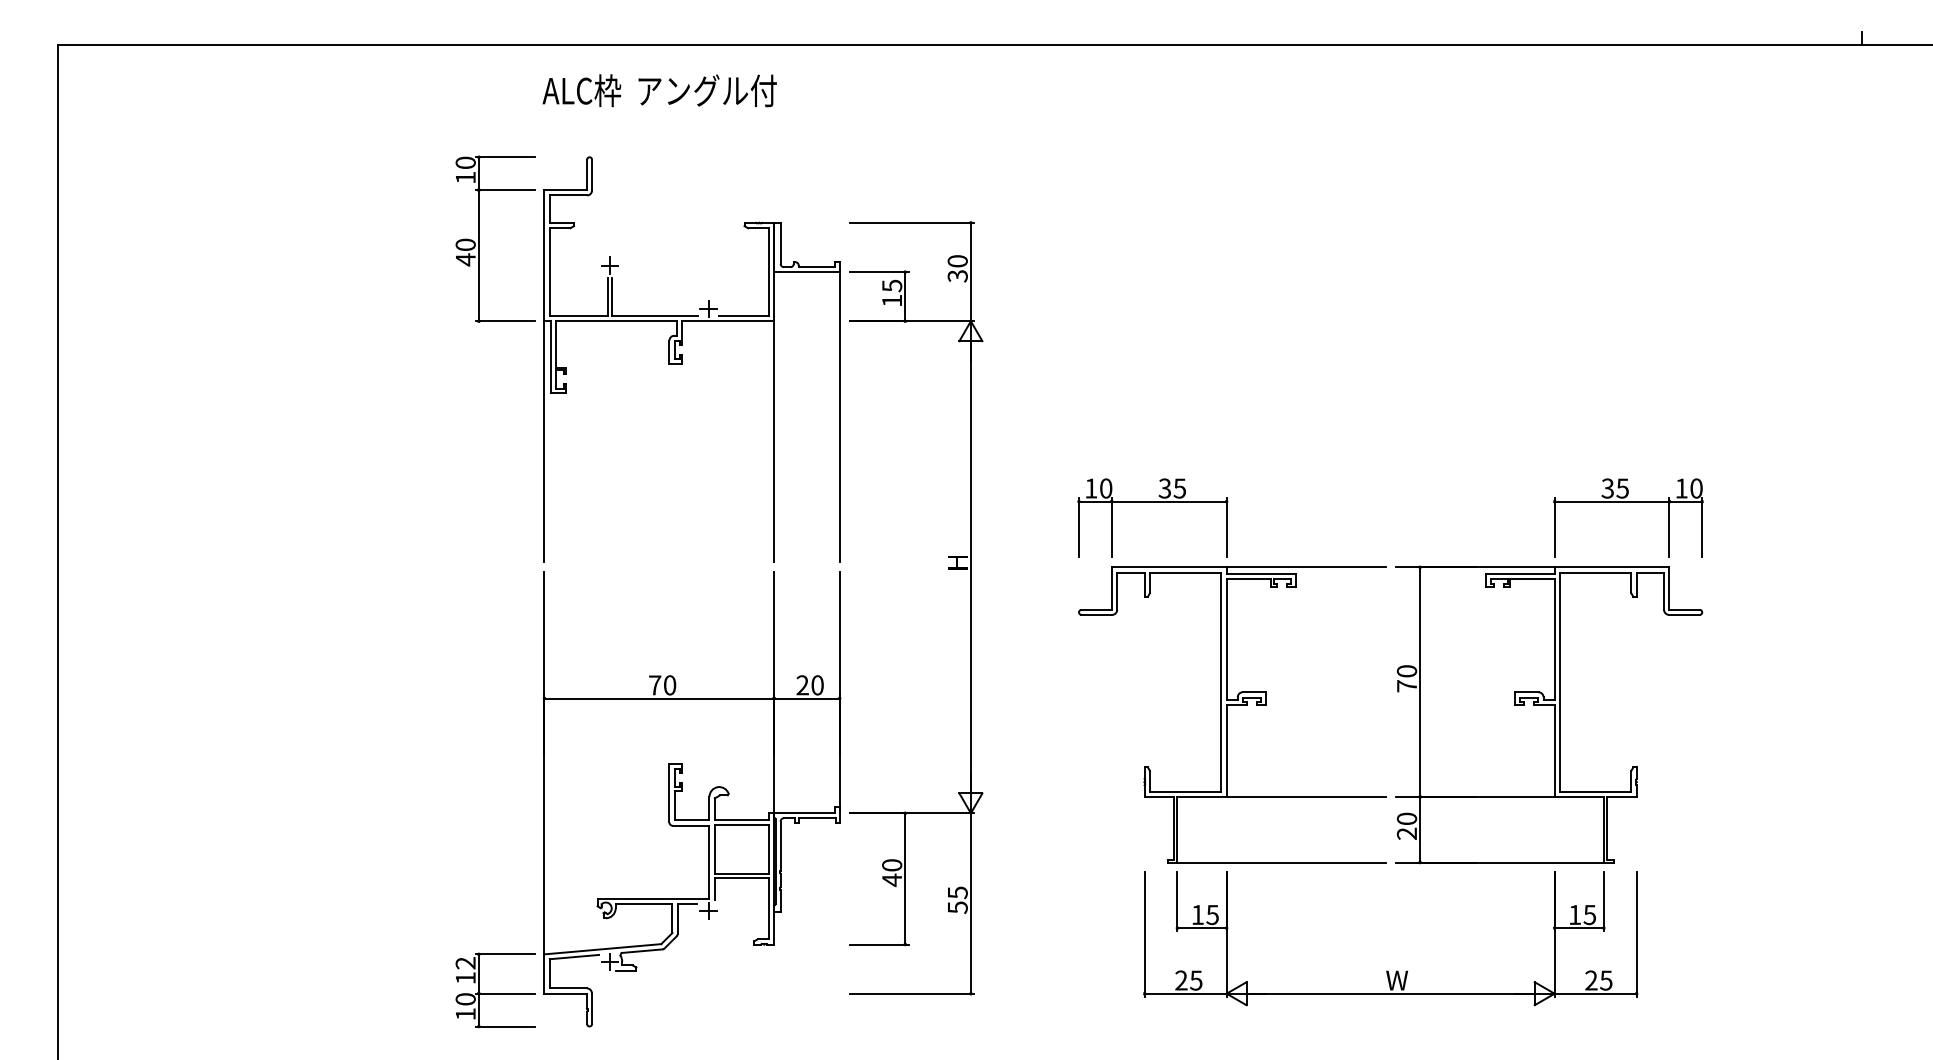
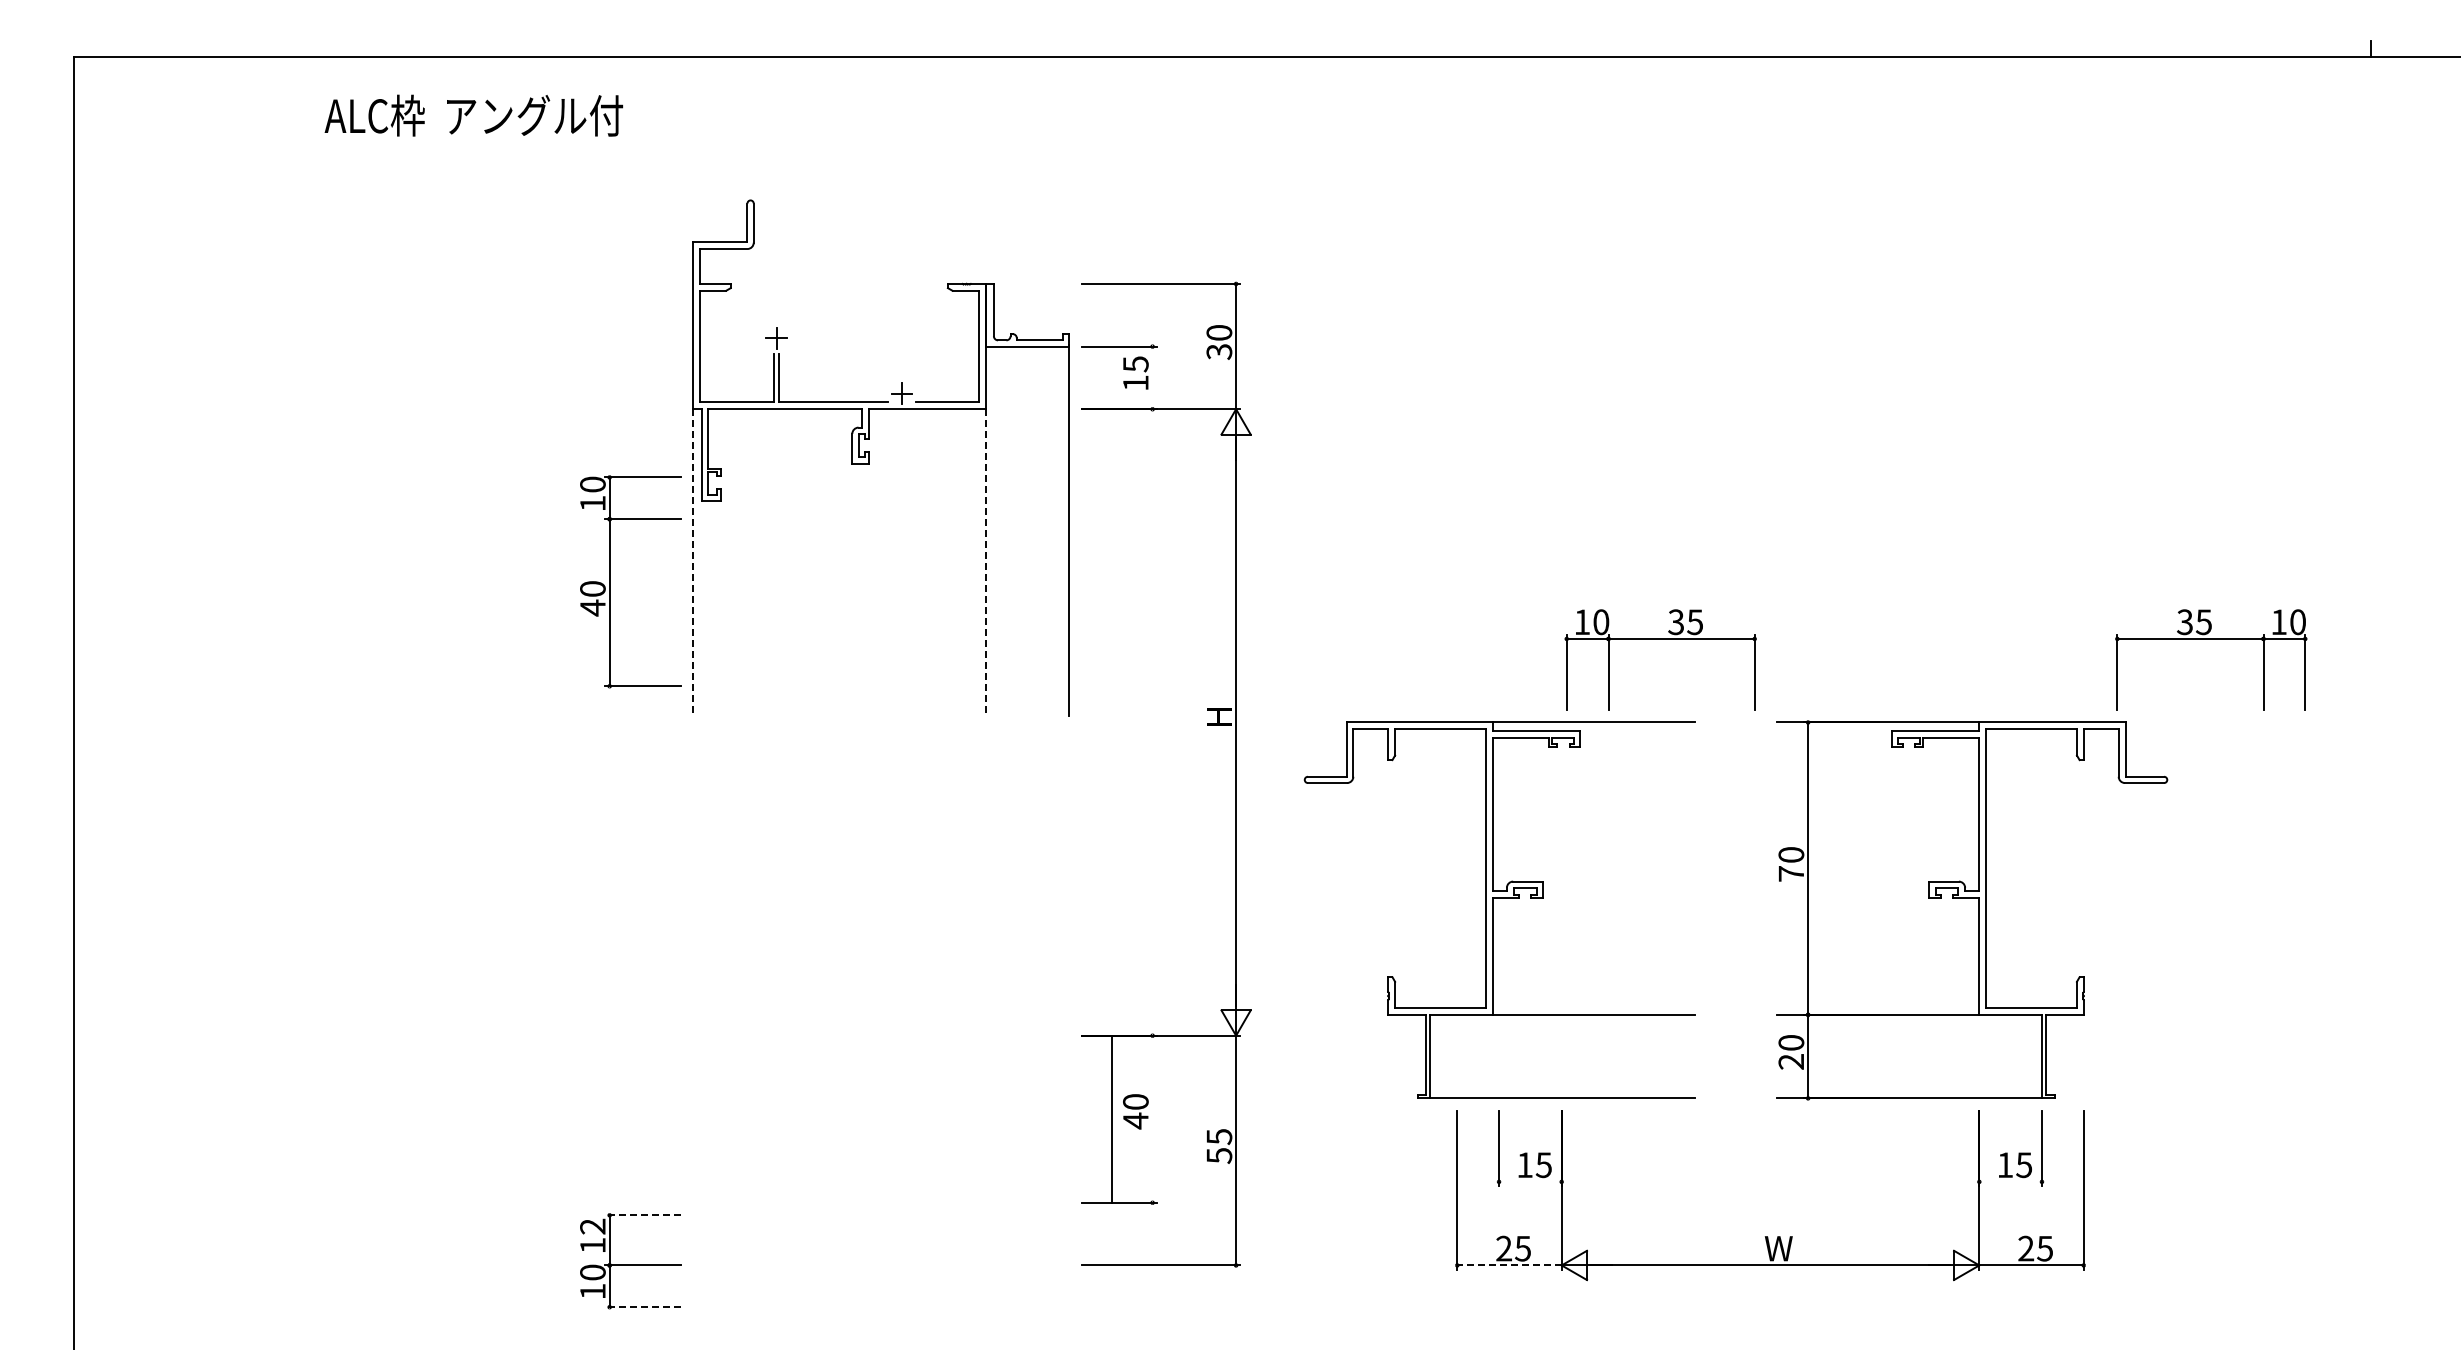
text: (659, 90) -> (473, 115), moved
part: (479, 239) -> (610, 581), moved
line: (905, 296) -> (1152, 377), removed
line: (544, 442) -> (693, 563), solid -> dashed
line: (774, 442) -> (985, 563), solid -> dashed
part: (1152, 502) -> (1660, 639), moved
part: (1628, 502) -> (2211, 639), moved
part: (1231, 714) -> (1499, 909), moved
part: (692, 799) -> (881, 1018), removed
line: (905, 878) -> (1111, 1118), moved
line: (1202, 927) -> (1530, 1181), removed
line: (1579, 927) -> (2010, 1181), removed
line: (505, 954) -> (643, 1215), solid -> dashed
line: (1185, 993) -> (1509, 1265), solid -> dashed
line: (505, 1026) -> (643, 1307), solid -> dashed

